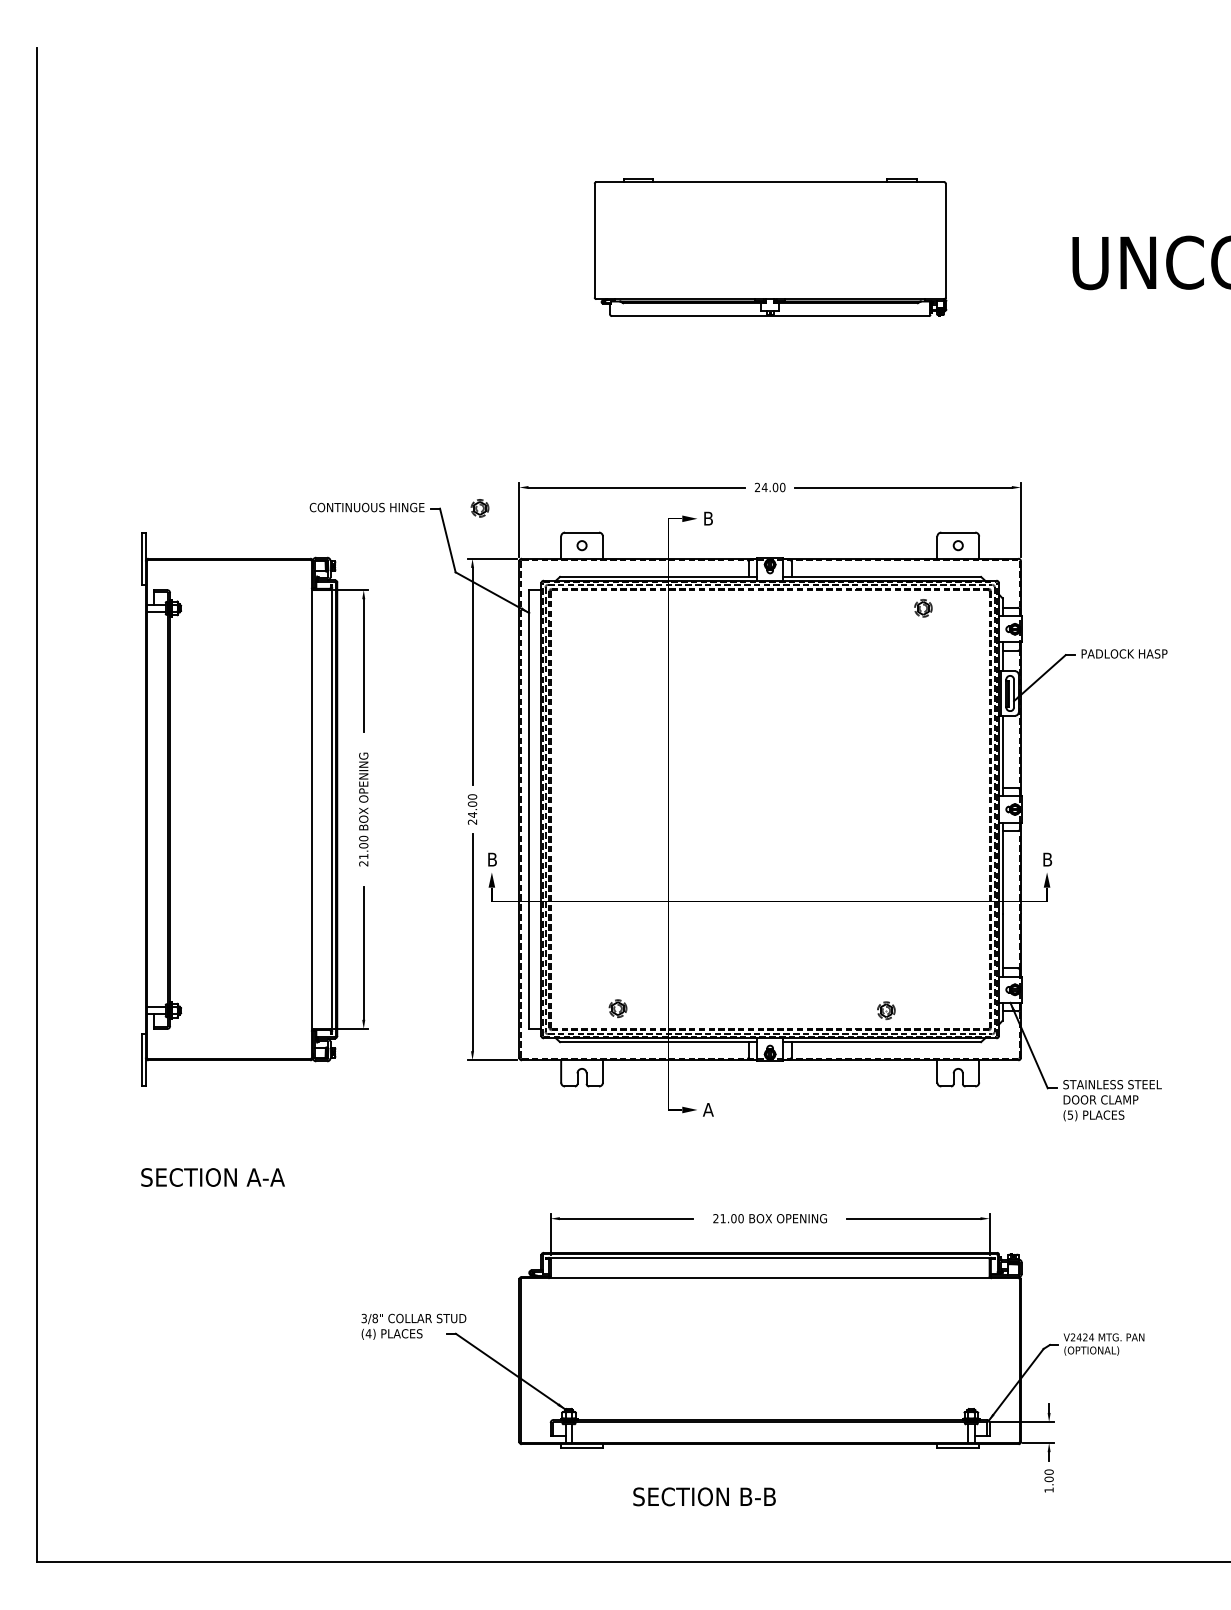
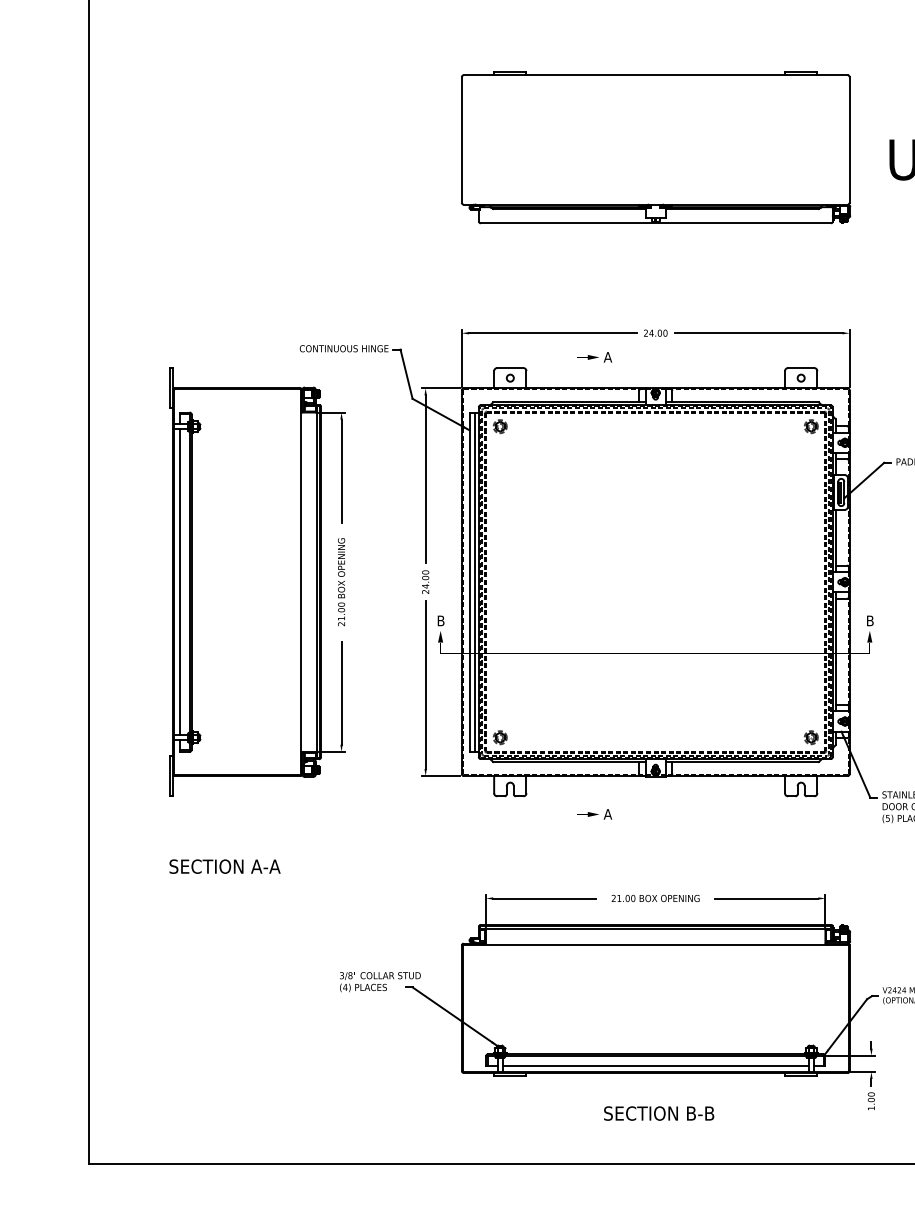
part: (770, 247) -> (656, 147), size x1.43
part: (479, 508) -> (499, 426), moved
text: (707, 518) -> (607, 357), B -> A
part: (923, 608) -> (811, 426), moved
line: (154, 809) -> (179, 582), added
line: (535, 809) -> (474, 582), added
part: (617, 1008) -> (499, 737), moved
part: (886, 1010) -> (811, 737), moved
line: (769, 1435) -> (655, 1066), added
text: (704, 1496) -> (659, 1113), moved

